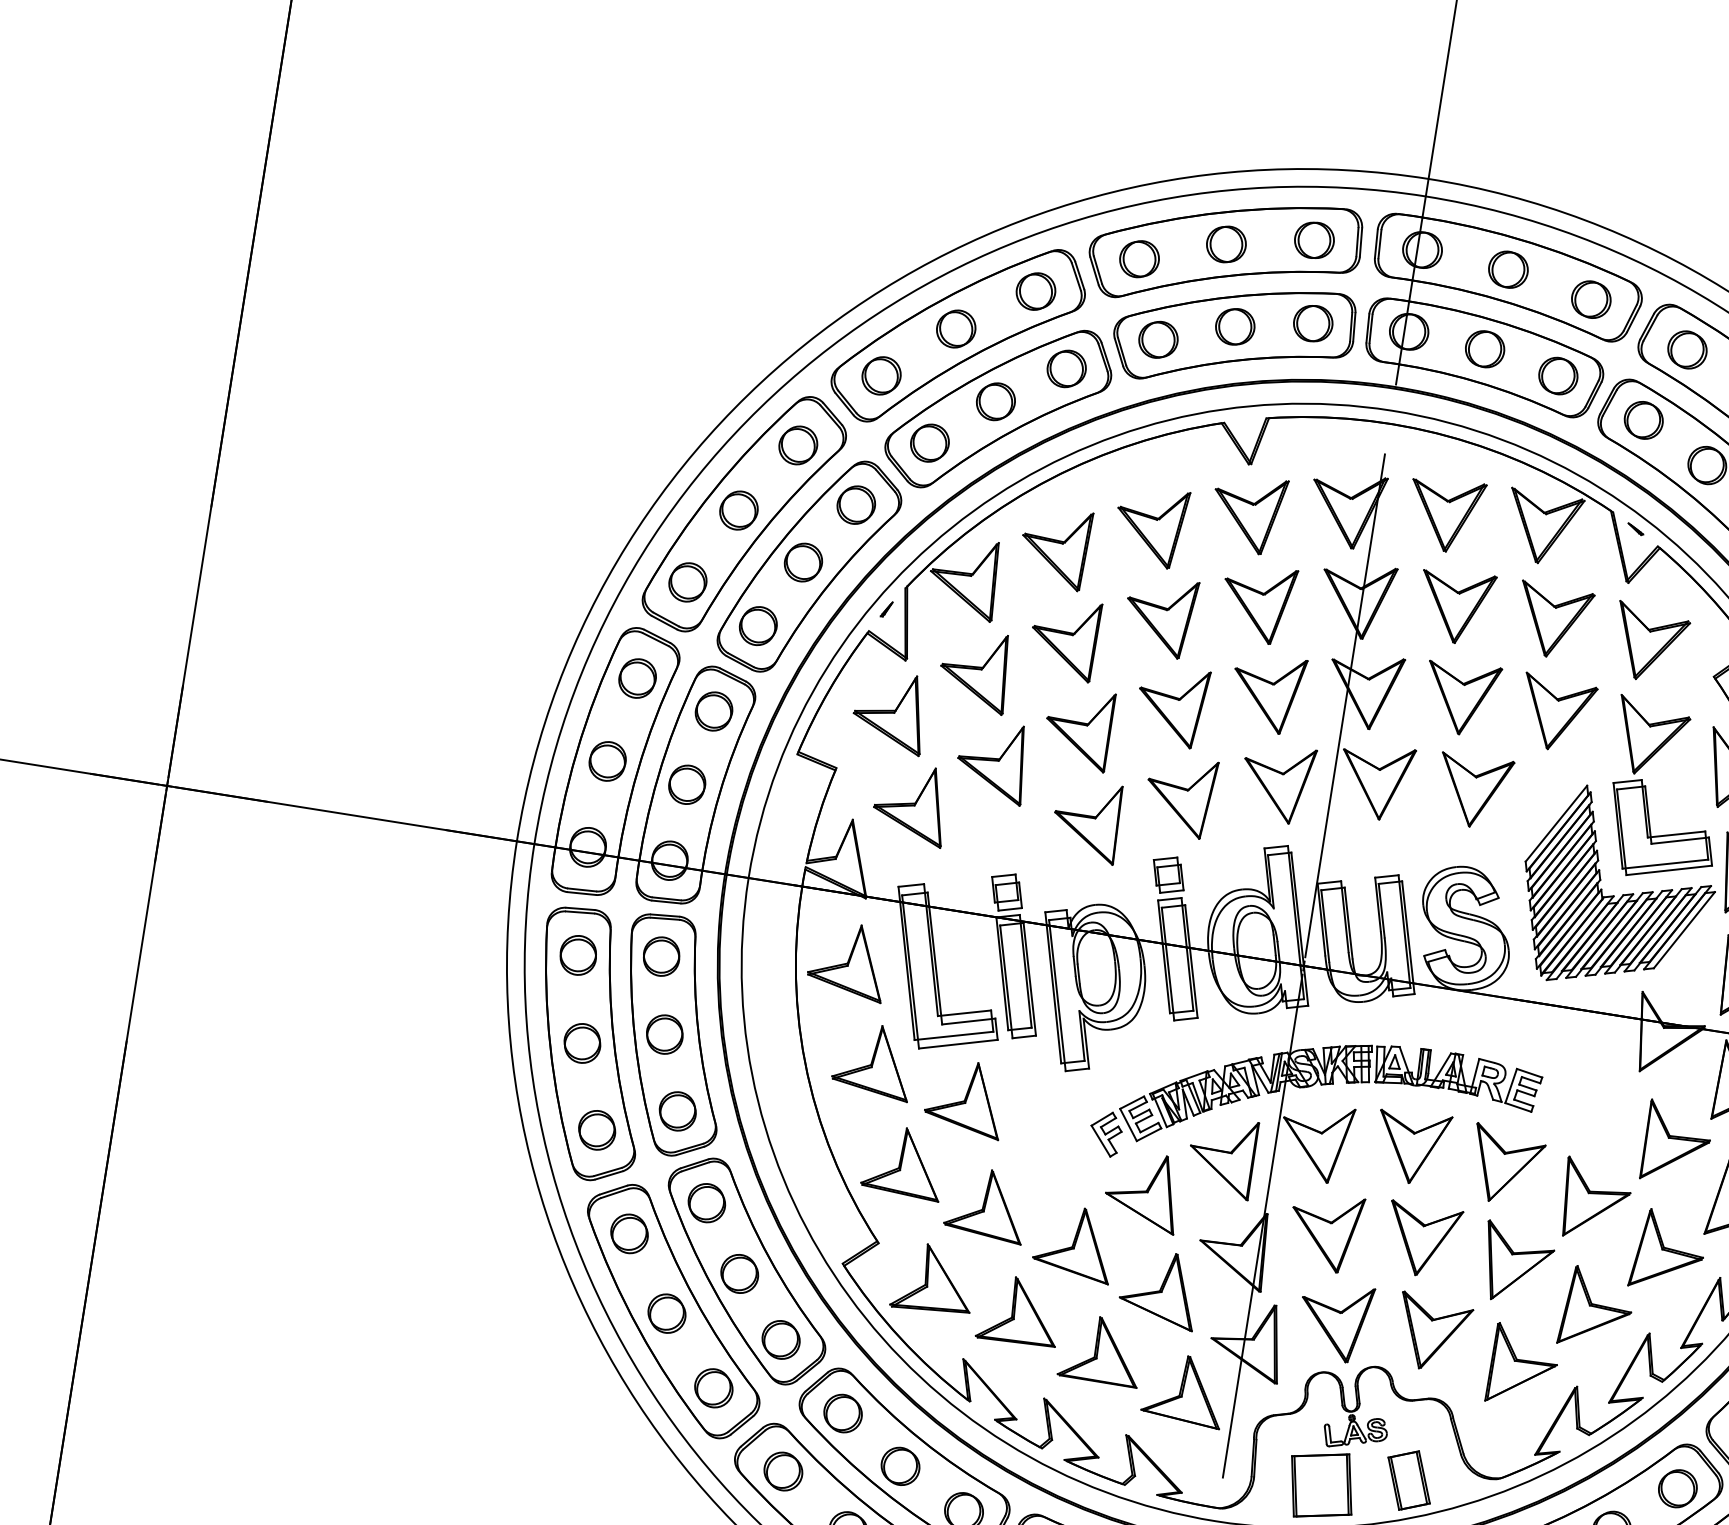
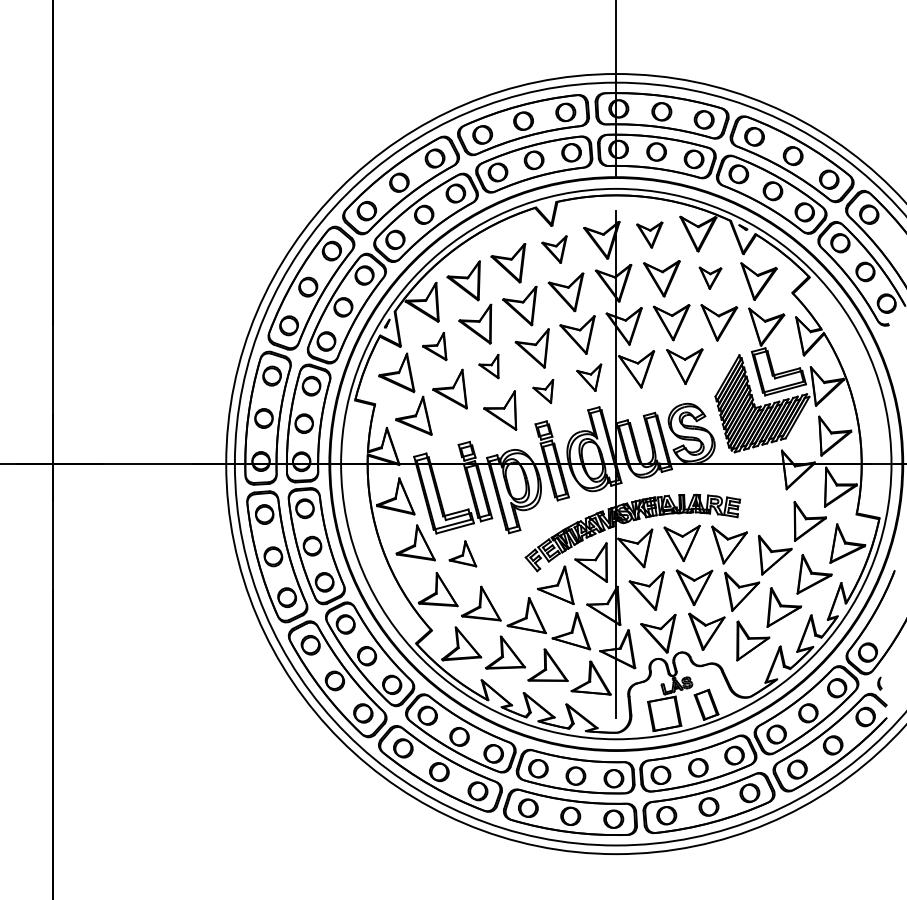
part: (1247, 513) -> (554, 249), size x0.7
part: (1444, 513) -> (649, 234), size x0.7
part: (1553, 619) -> (710, 277), size x0.6
part: (974, 670) -> (434, 346), size x0.7
part: (1077, 728) -> (488, 366), size x0.6
part: (1277, 782) -> (589, 377), size x0.7
part: (1180, 796) -> (543, 391), size x0.6
part: (965, 1097) -> (462, 553), size x0.7

